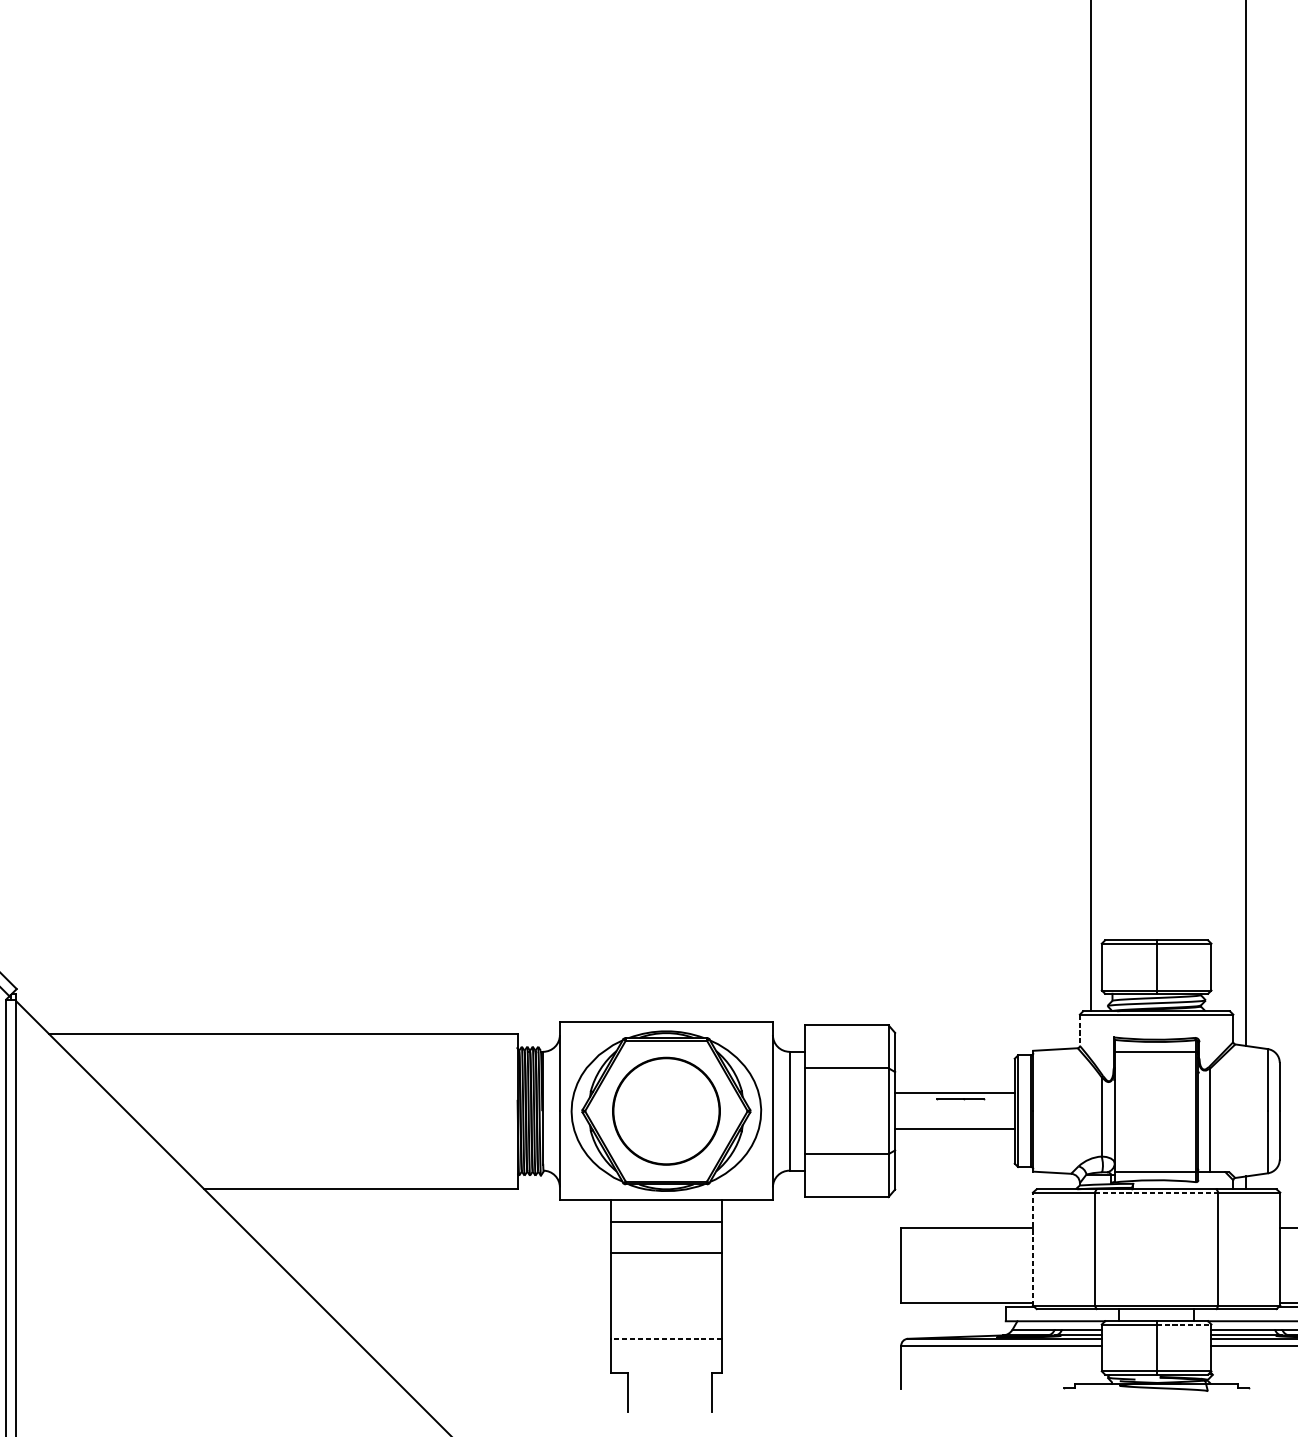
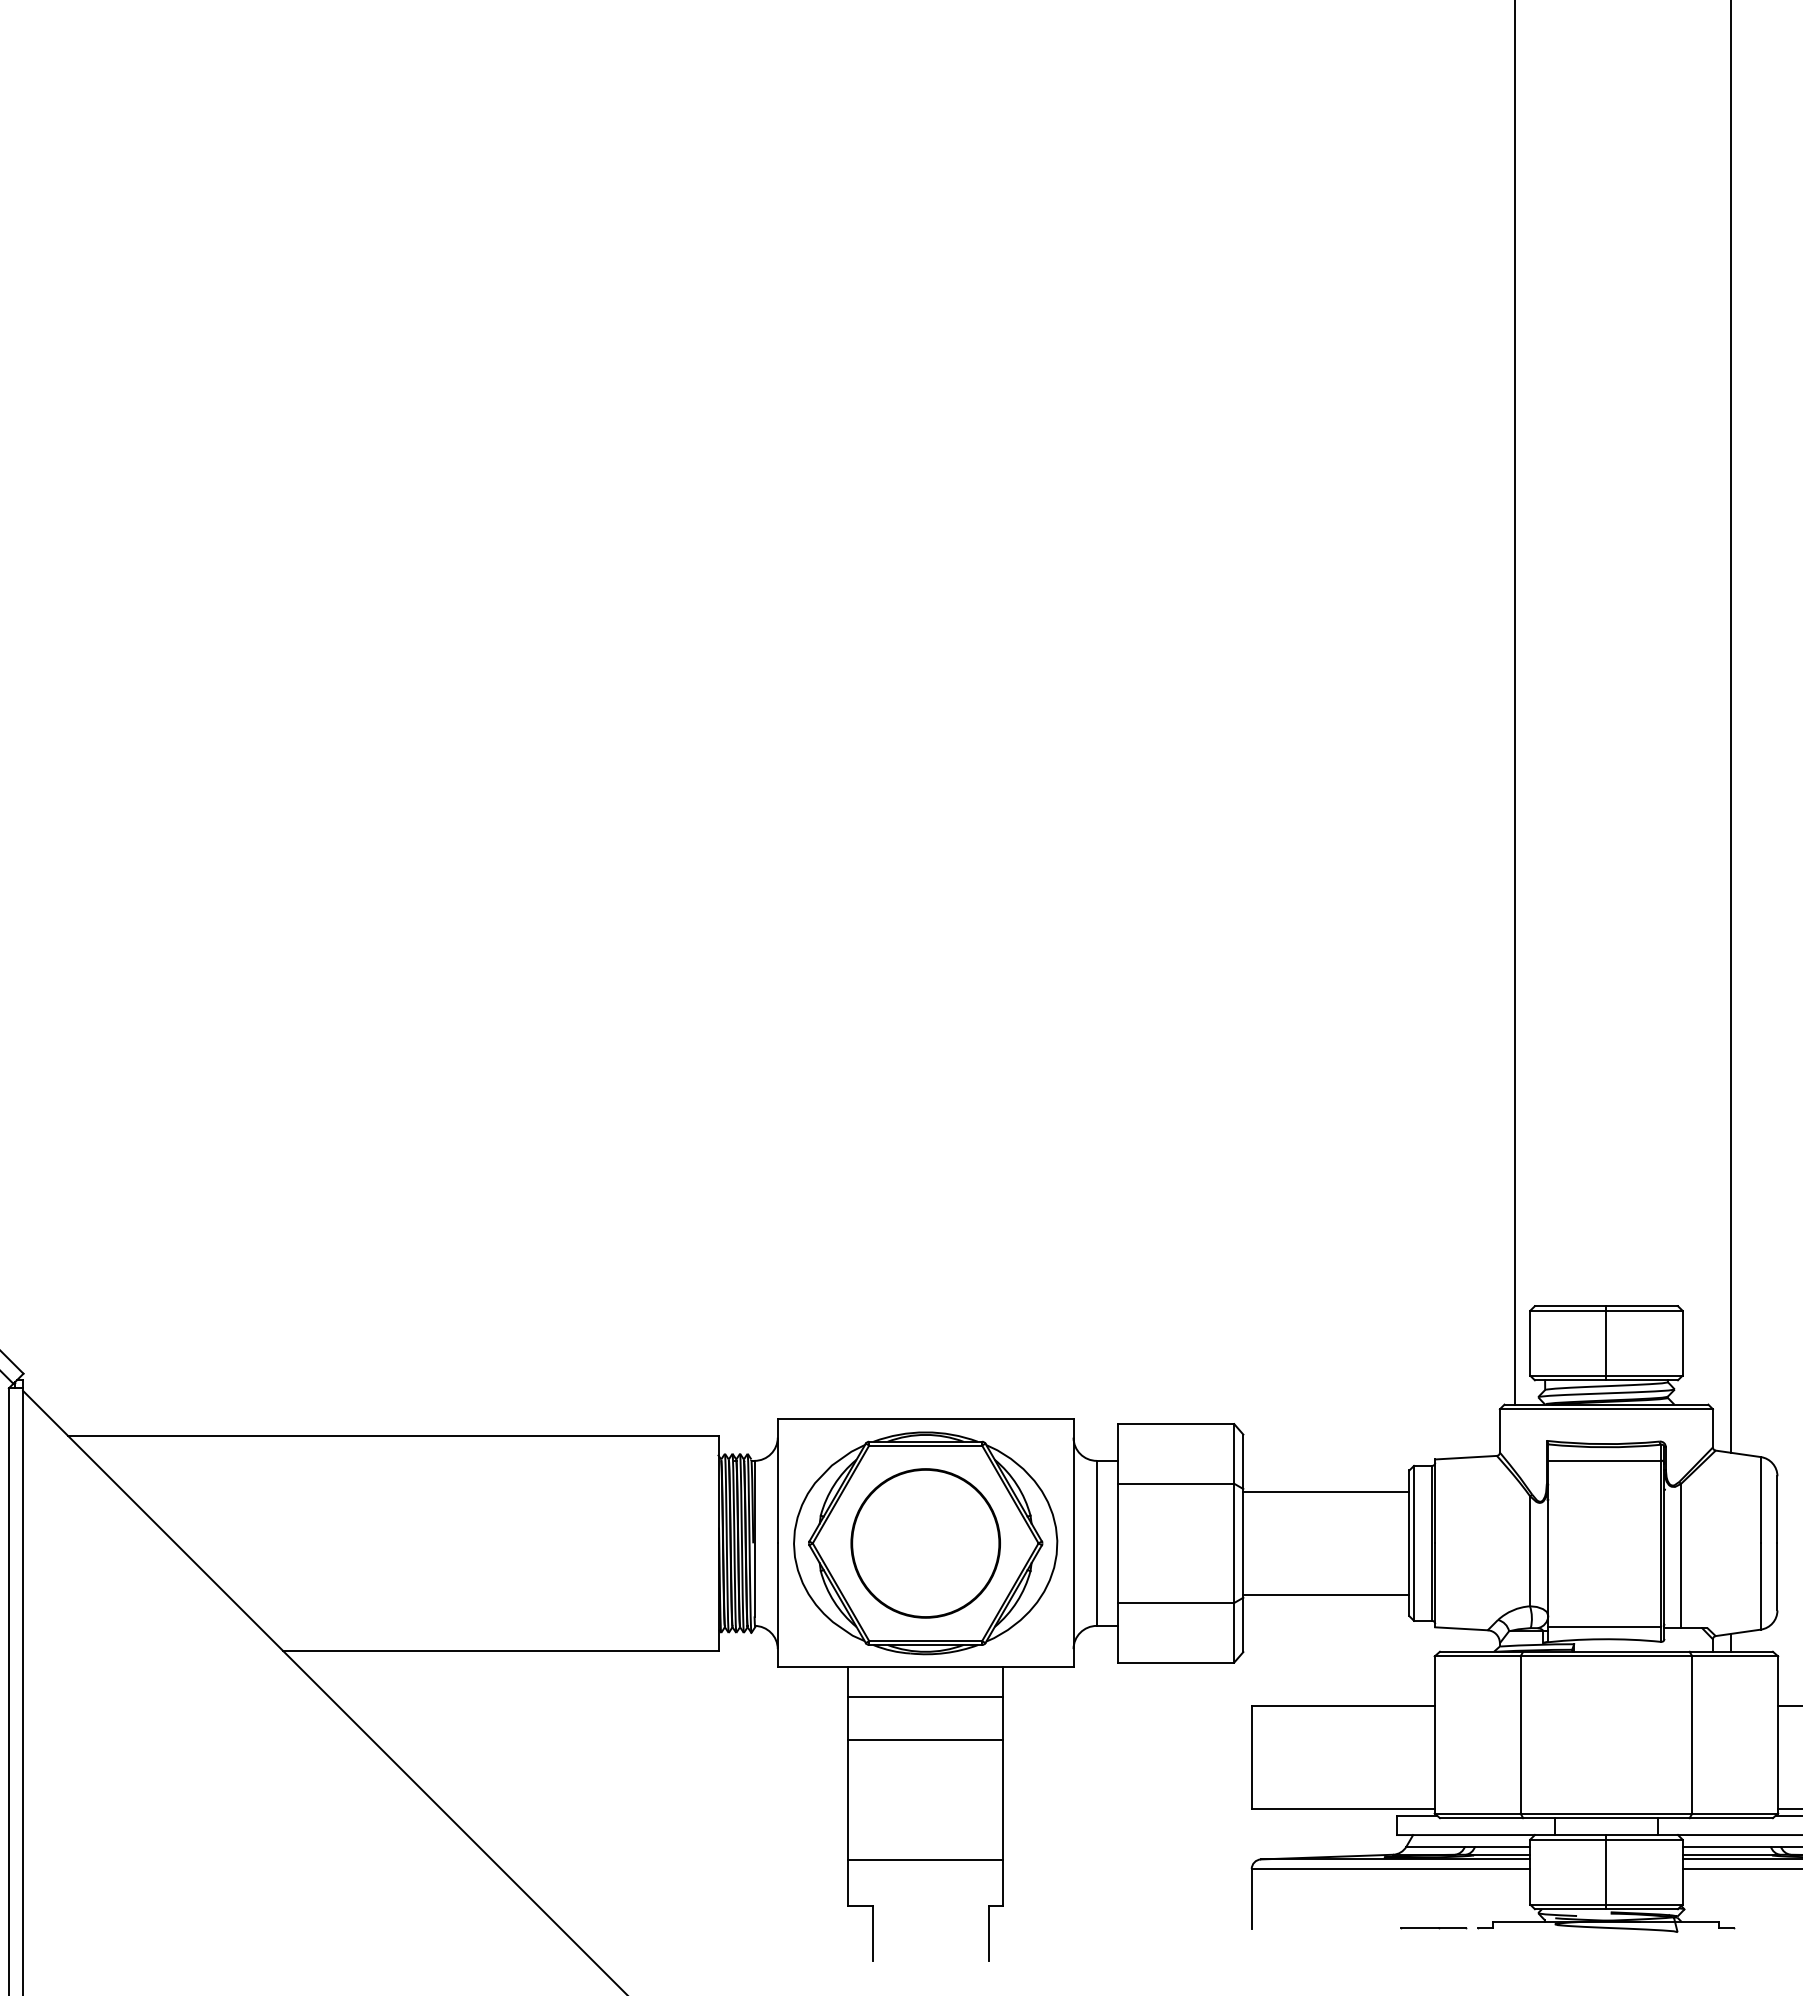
line: (1079, 1029) -> (1499, 1430), dashed -> solid
line: (955, 1093) -> (1326, 1595), moved
line: (960, 1099) -> (1433, 1928), moved
line: (955, 1129) -> (1326, 1491), moved
line: (1156, 1192) -> (1606, 1656), dashed -> solid
line: (1032, 1248) -> (1434, 1734), dashed -> solid
line: (1184, 1324) -> (1644, 1839), dashed -> solid
line: (666, 1338) -> (925, 1859), dashed -> solid

